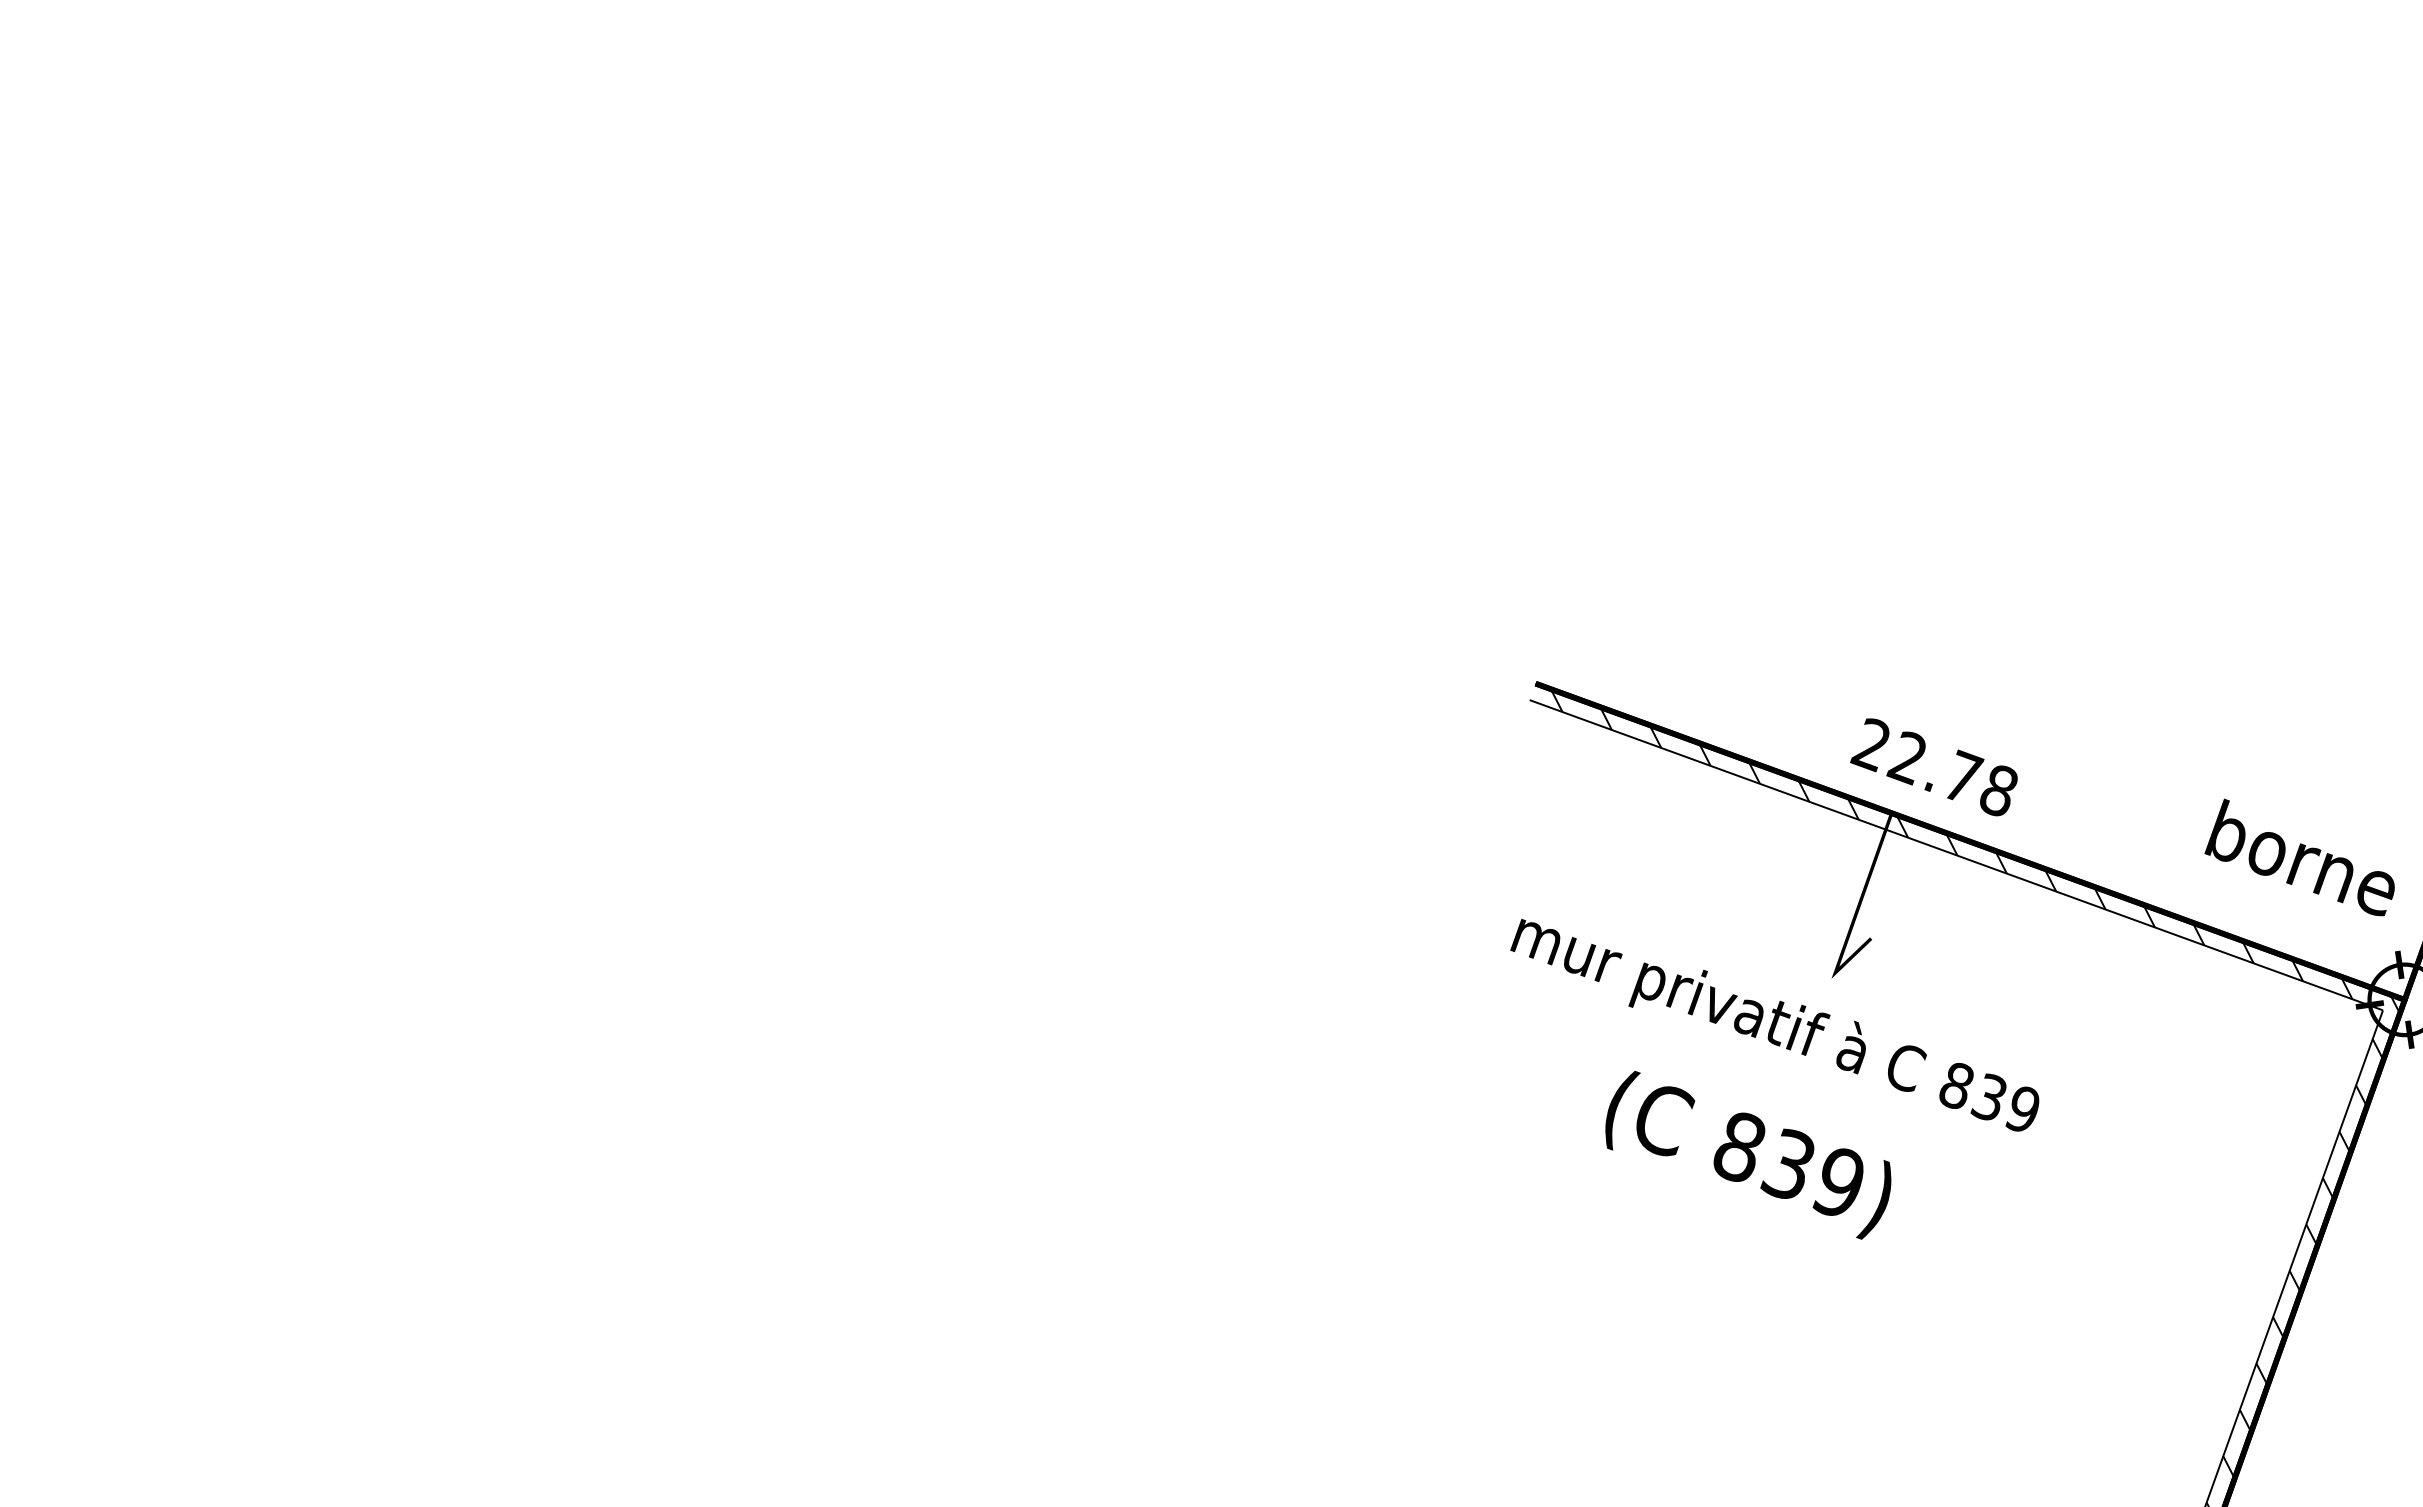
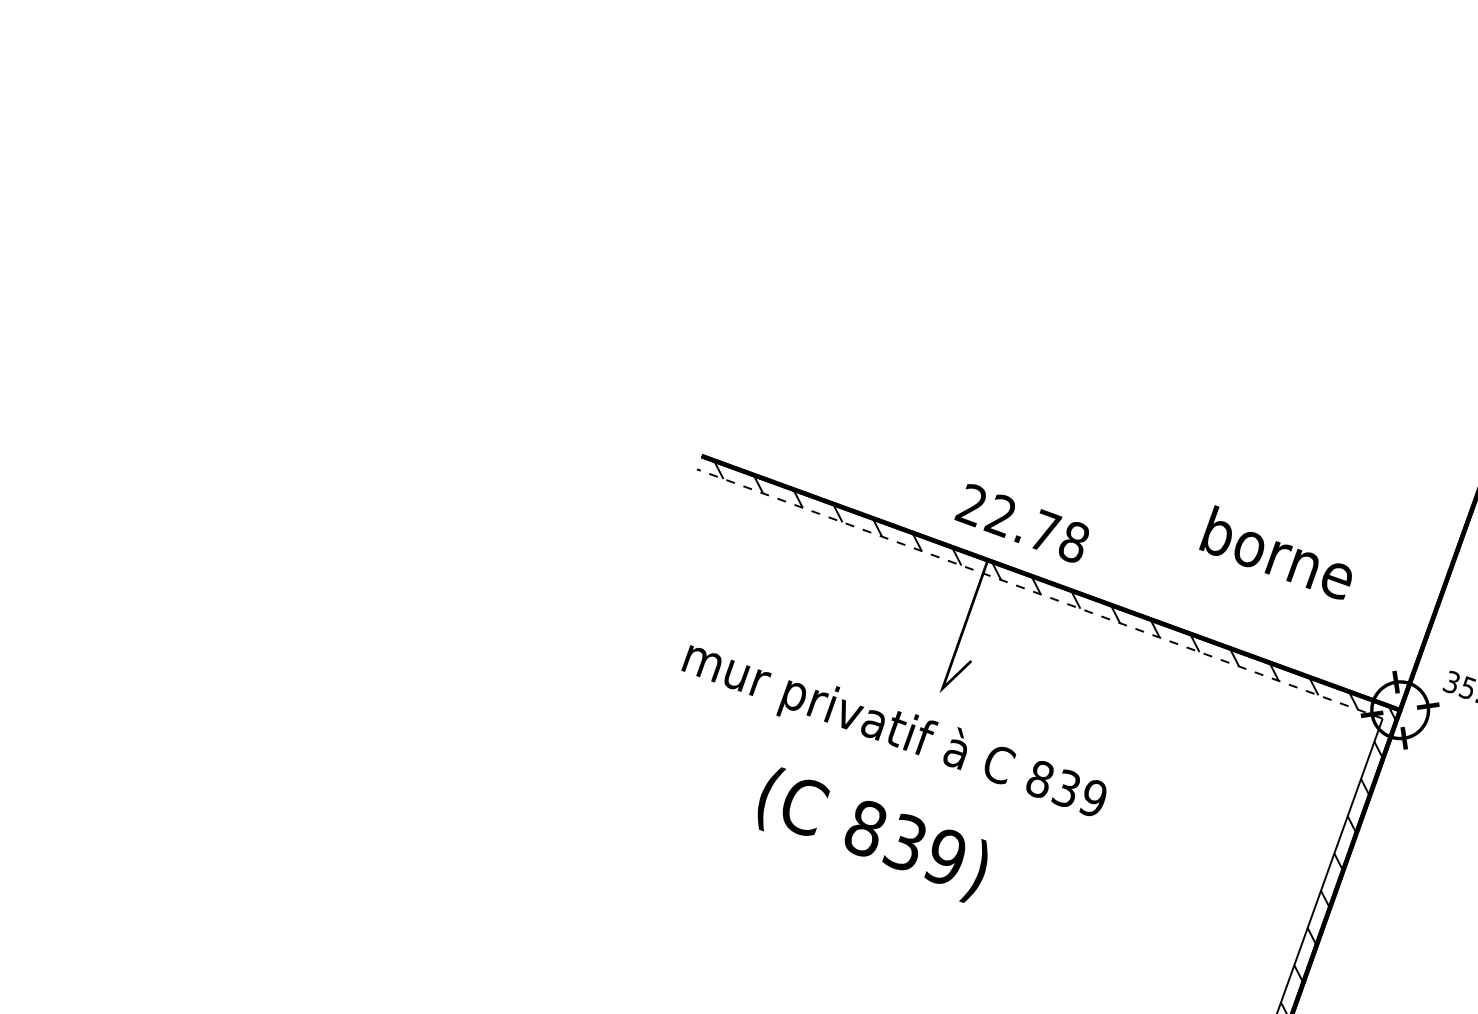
line: (1955, 855) -> (1039, 594), solid -> dashed
text: (2299, 857) -> (1275, 552), moved

